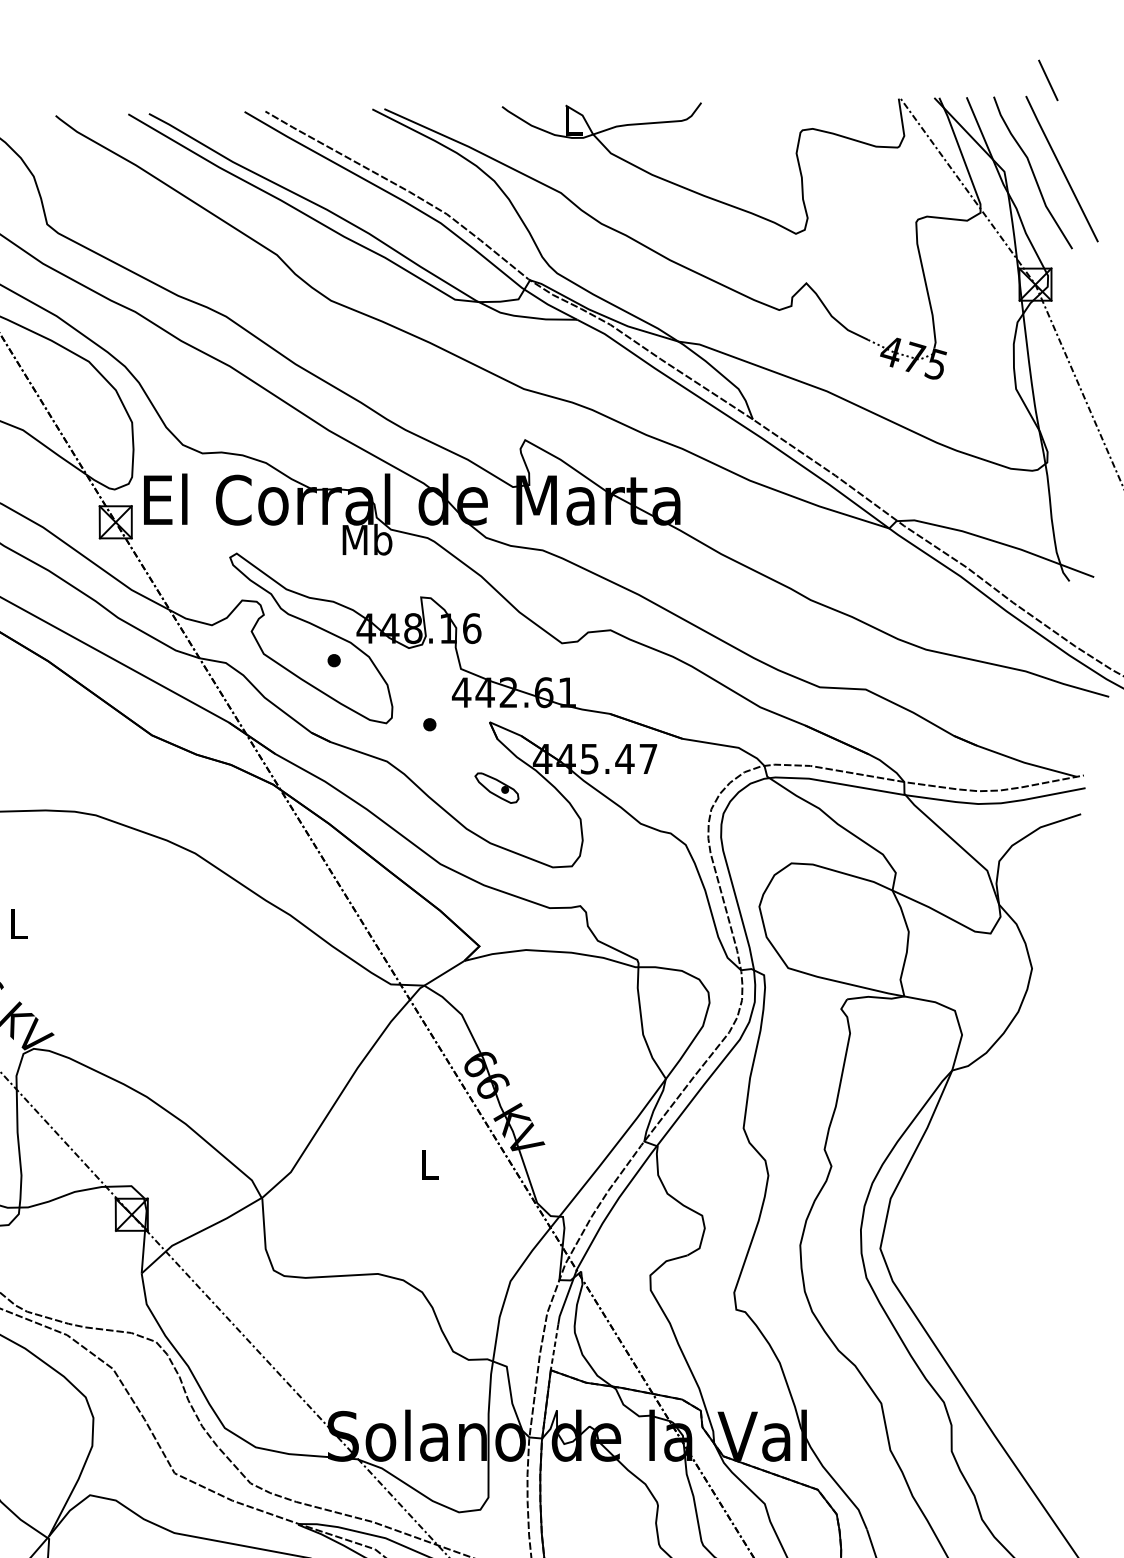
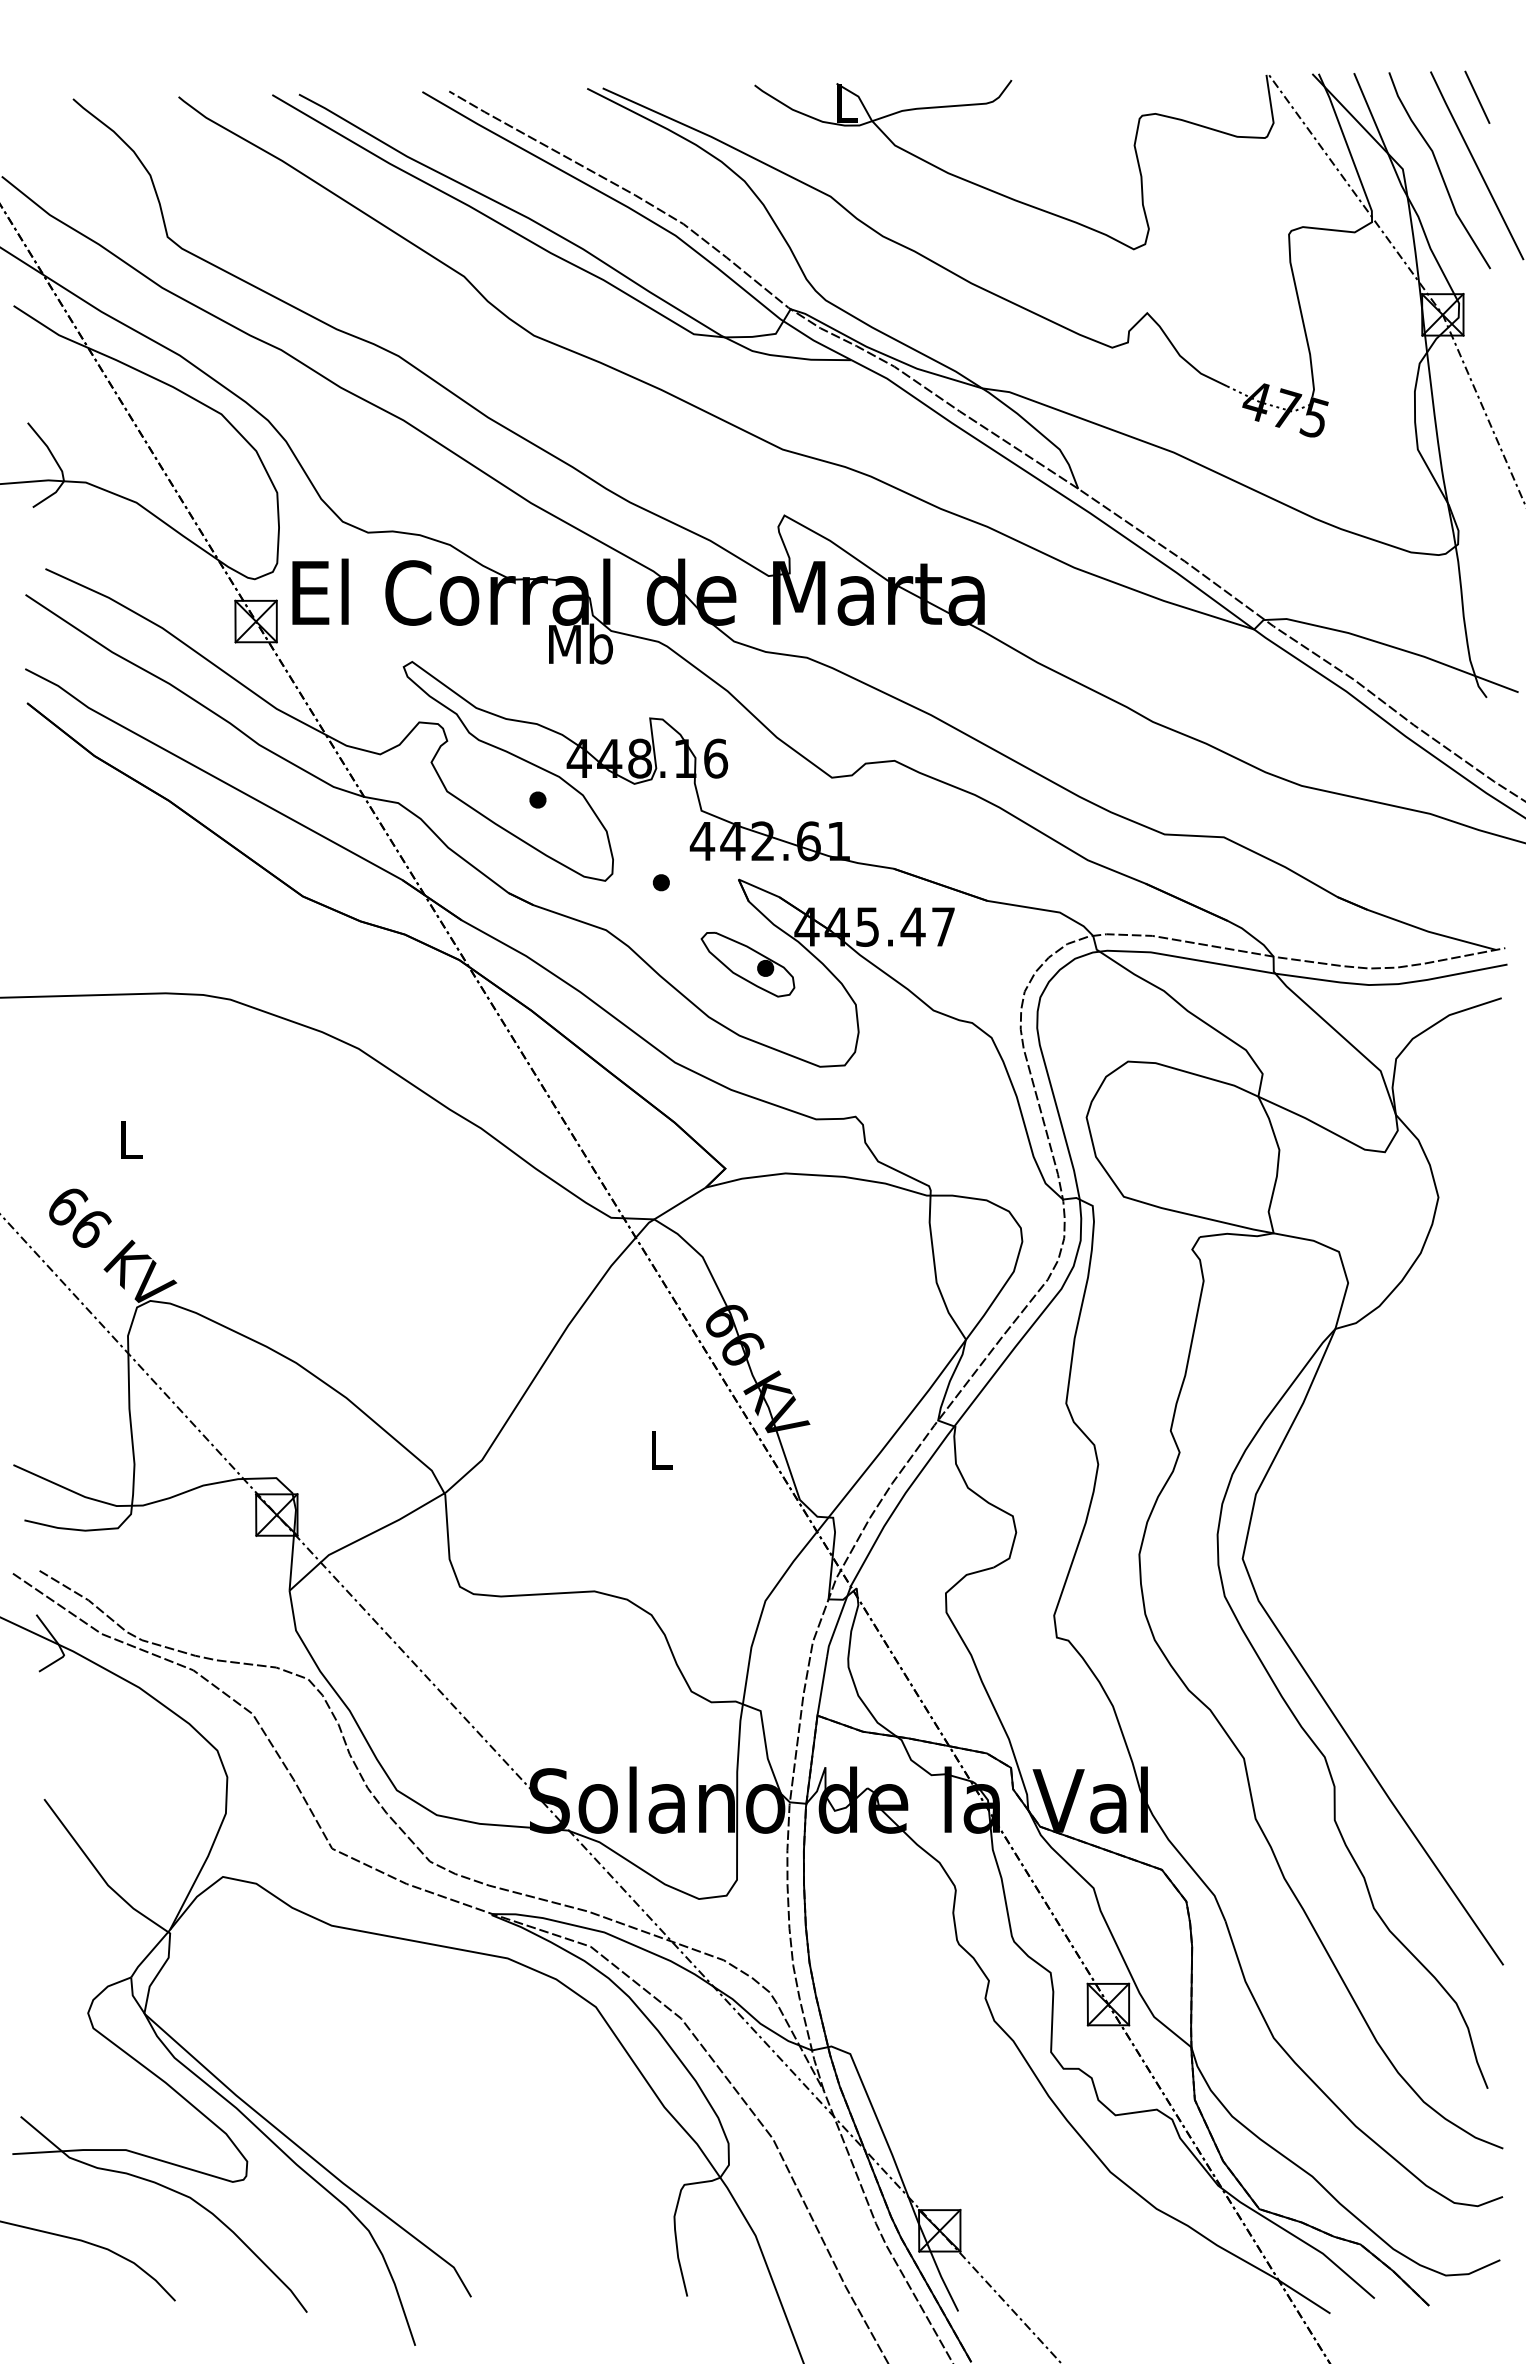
line: (1048, 79) -> (1477, 96), moved
part: (496, 788) -> (747, 964), size x1.67
line: (554, 1347) -> (822, 1686), dashed -> solid

